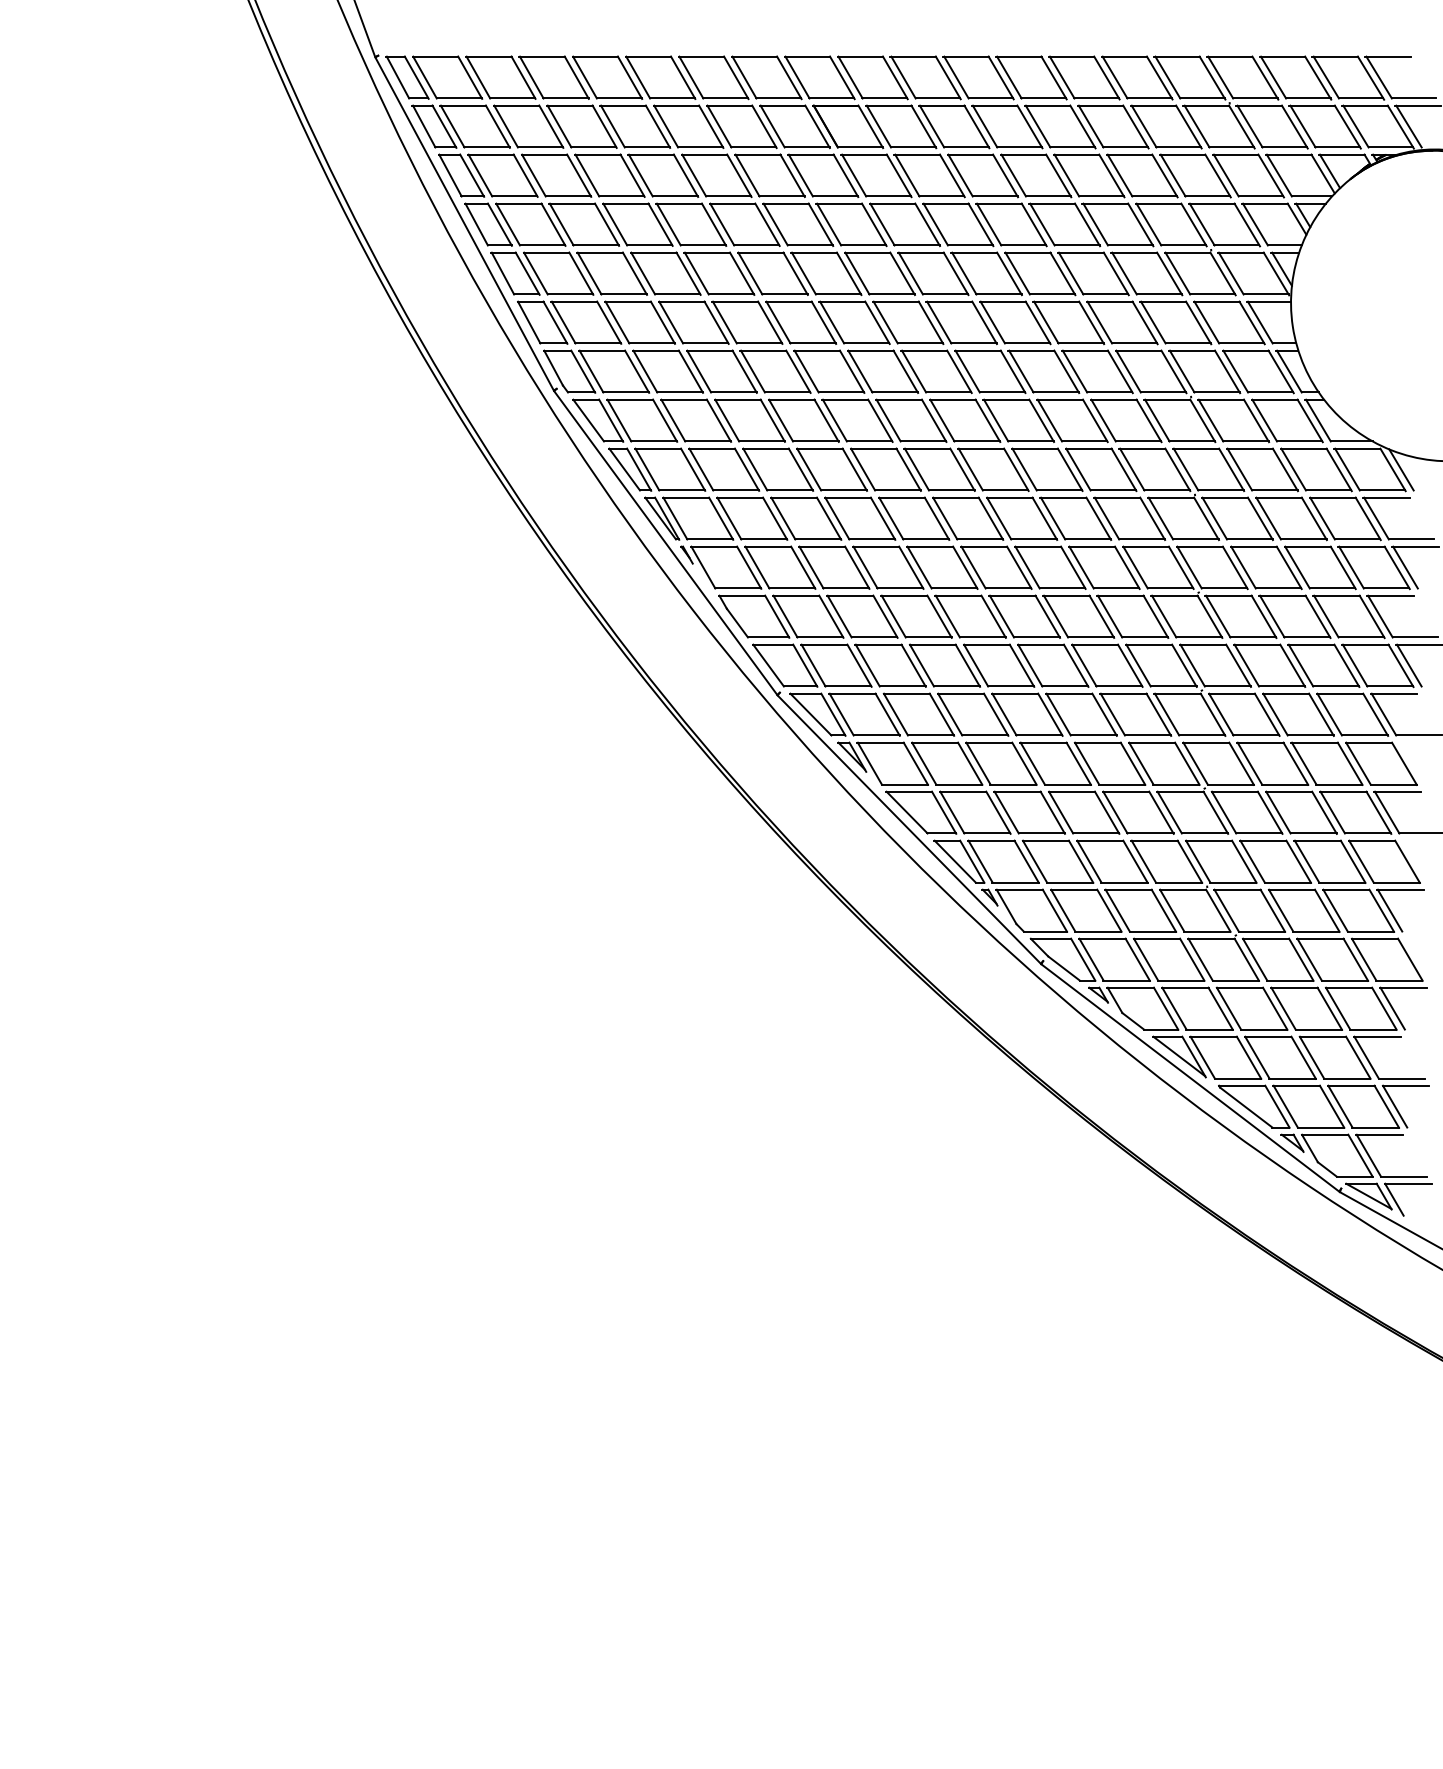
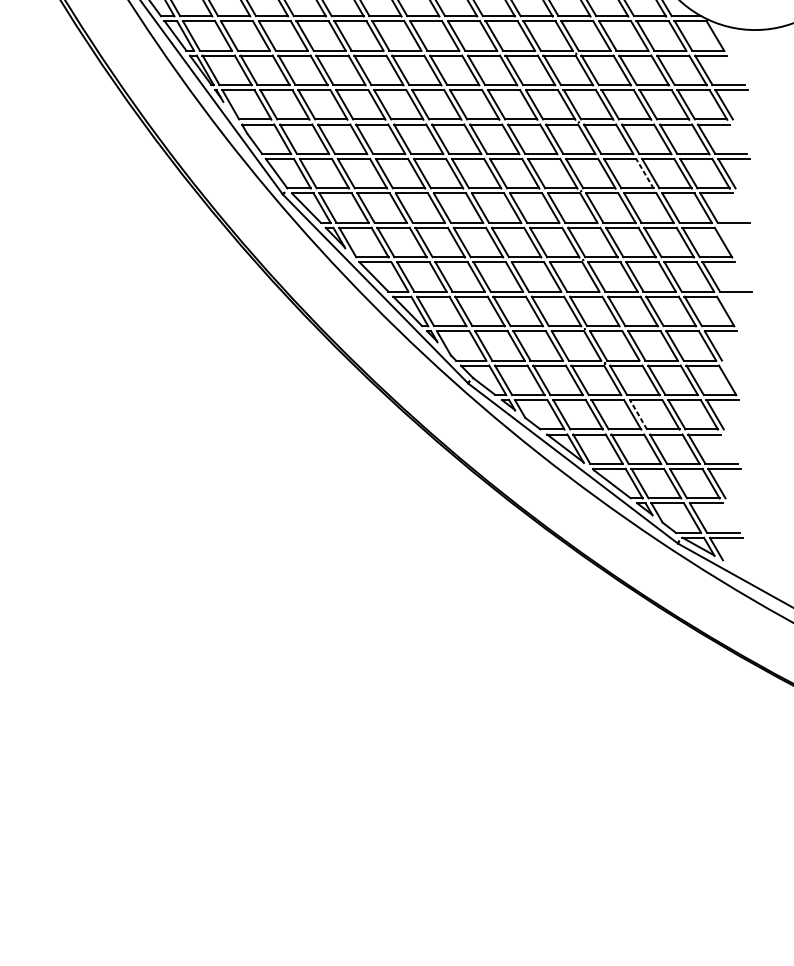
line: (1401, 469) -> (721, 35), removed
line: (1292, 665) -> (644, 173), solid -> dashed
line: (1283, 1008) -> (638, 414), solid -> dashed

